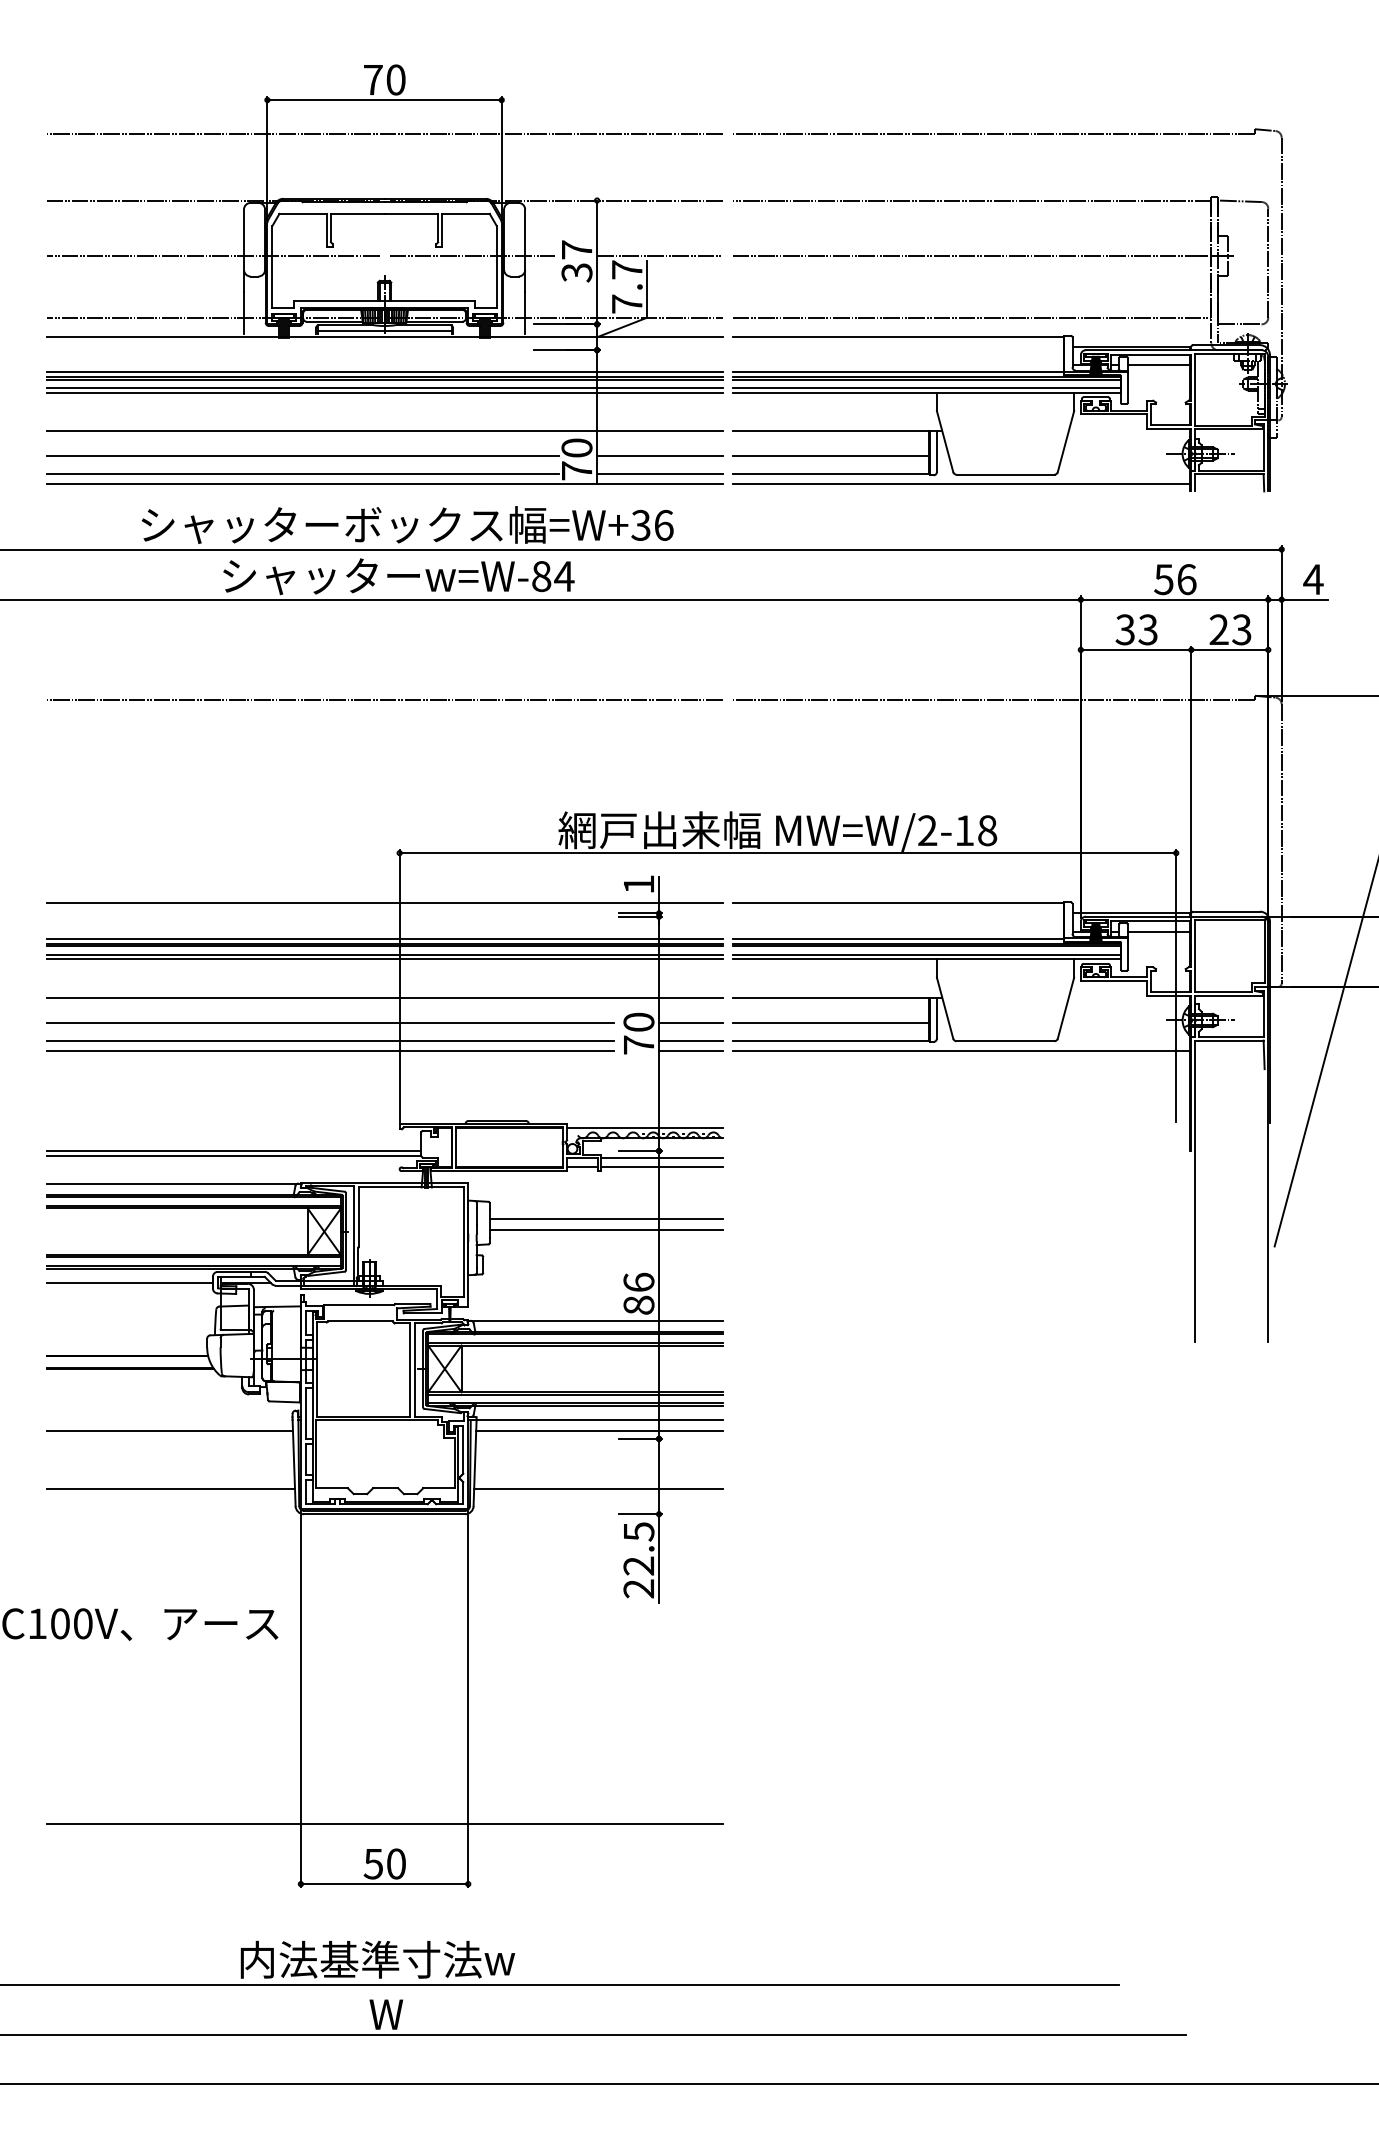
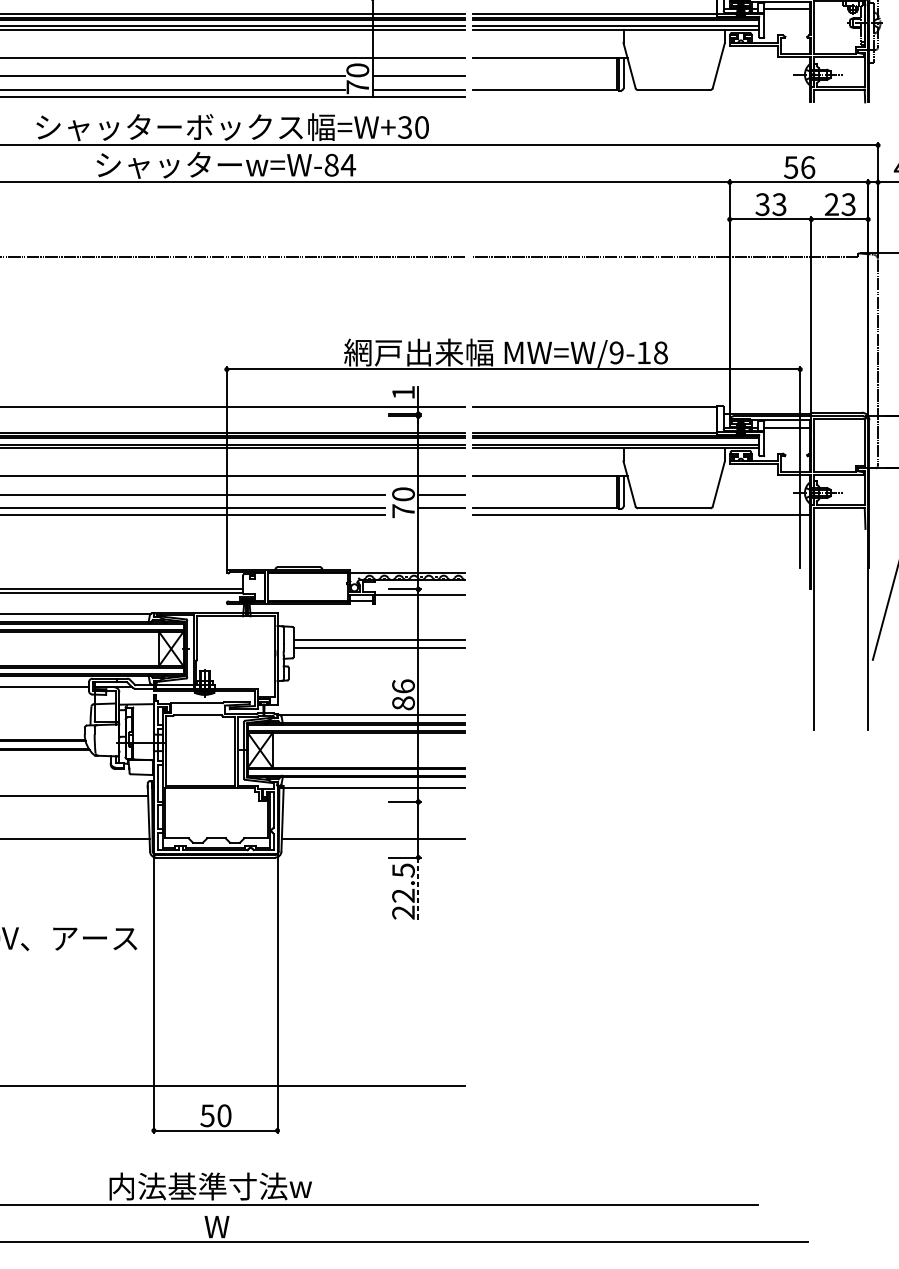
line: (830, 456) -> (544, 76), removed
line: (960, 484) -> (640, 97), removed
text: (663, 524) -> (421, 126), =W+36 -> =W+30
text: (927, 830) -> (616, 352), MW=W/2-18 -> MW=W/9-18
line: (830, 1022) -> (544, 494), removed
line: (690, 1050) -> (441, 515), removed
line: (661, 1166) -> (420, 600), removed
line: (599, 1430) -> (374, 795), removed
line: (659, 1559) -> (418, 890), solid -> dashed

